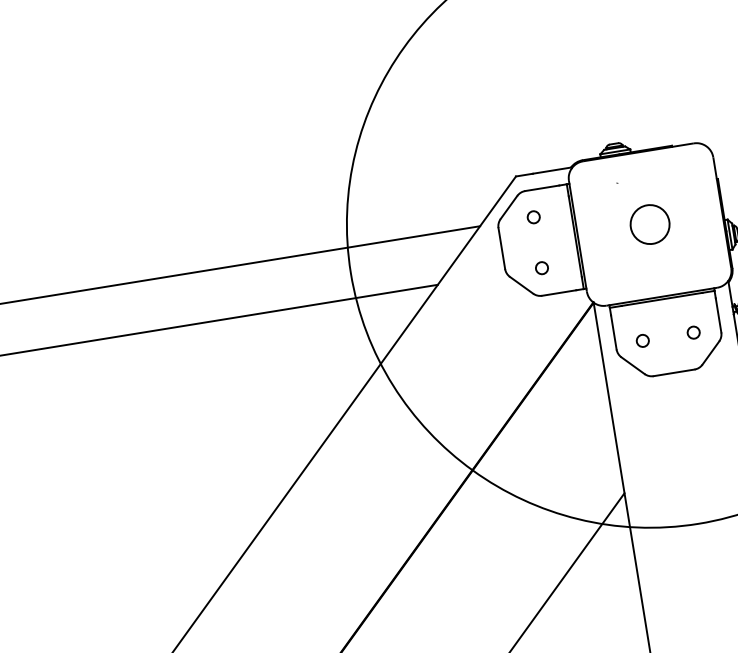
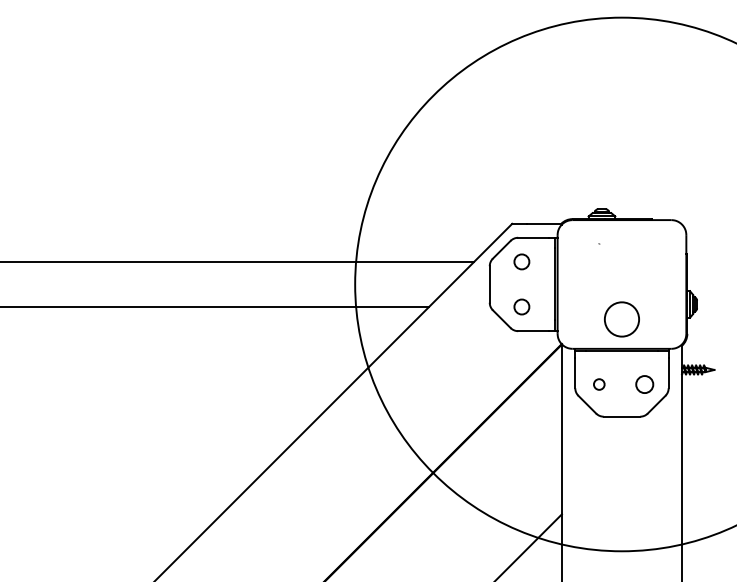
circle: (533, 217) -> (521, 261), size x1.4
circle: (649, 224) -> (621, 319), moved
circle: (541, 268) -> (521, 307), size x1.4
circle: (693, 332) -> (644, 384), size x1.6

